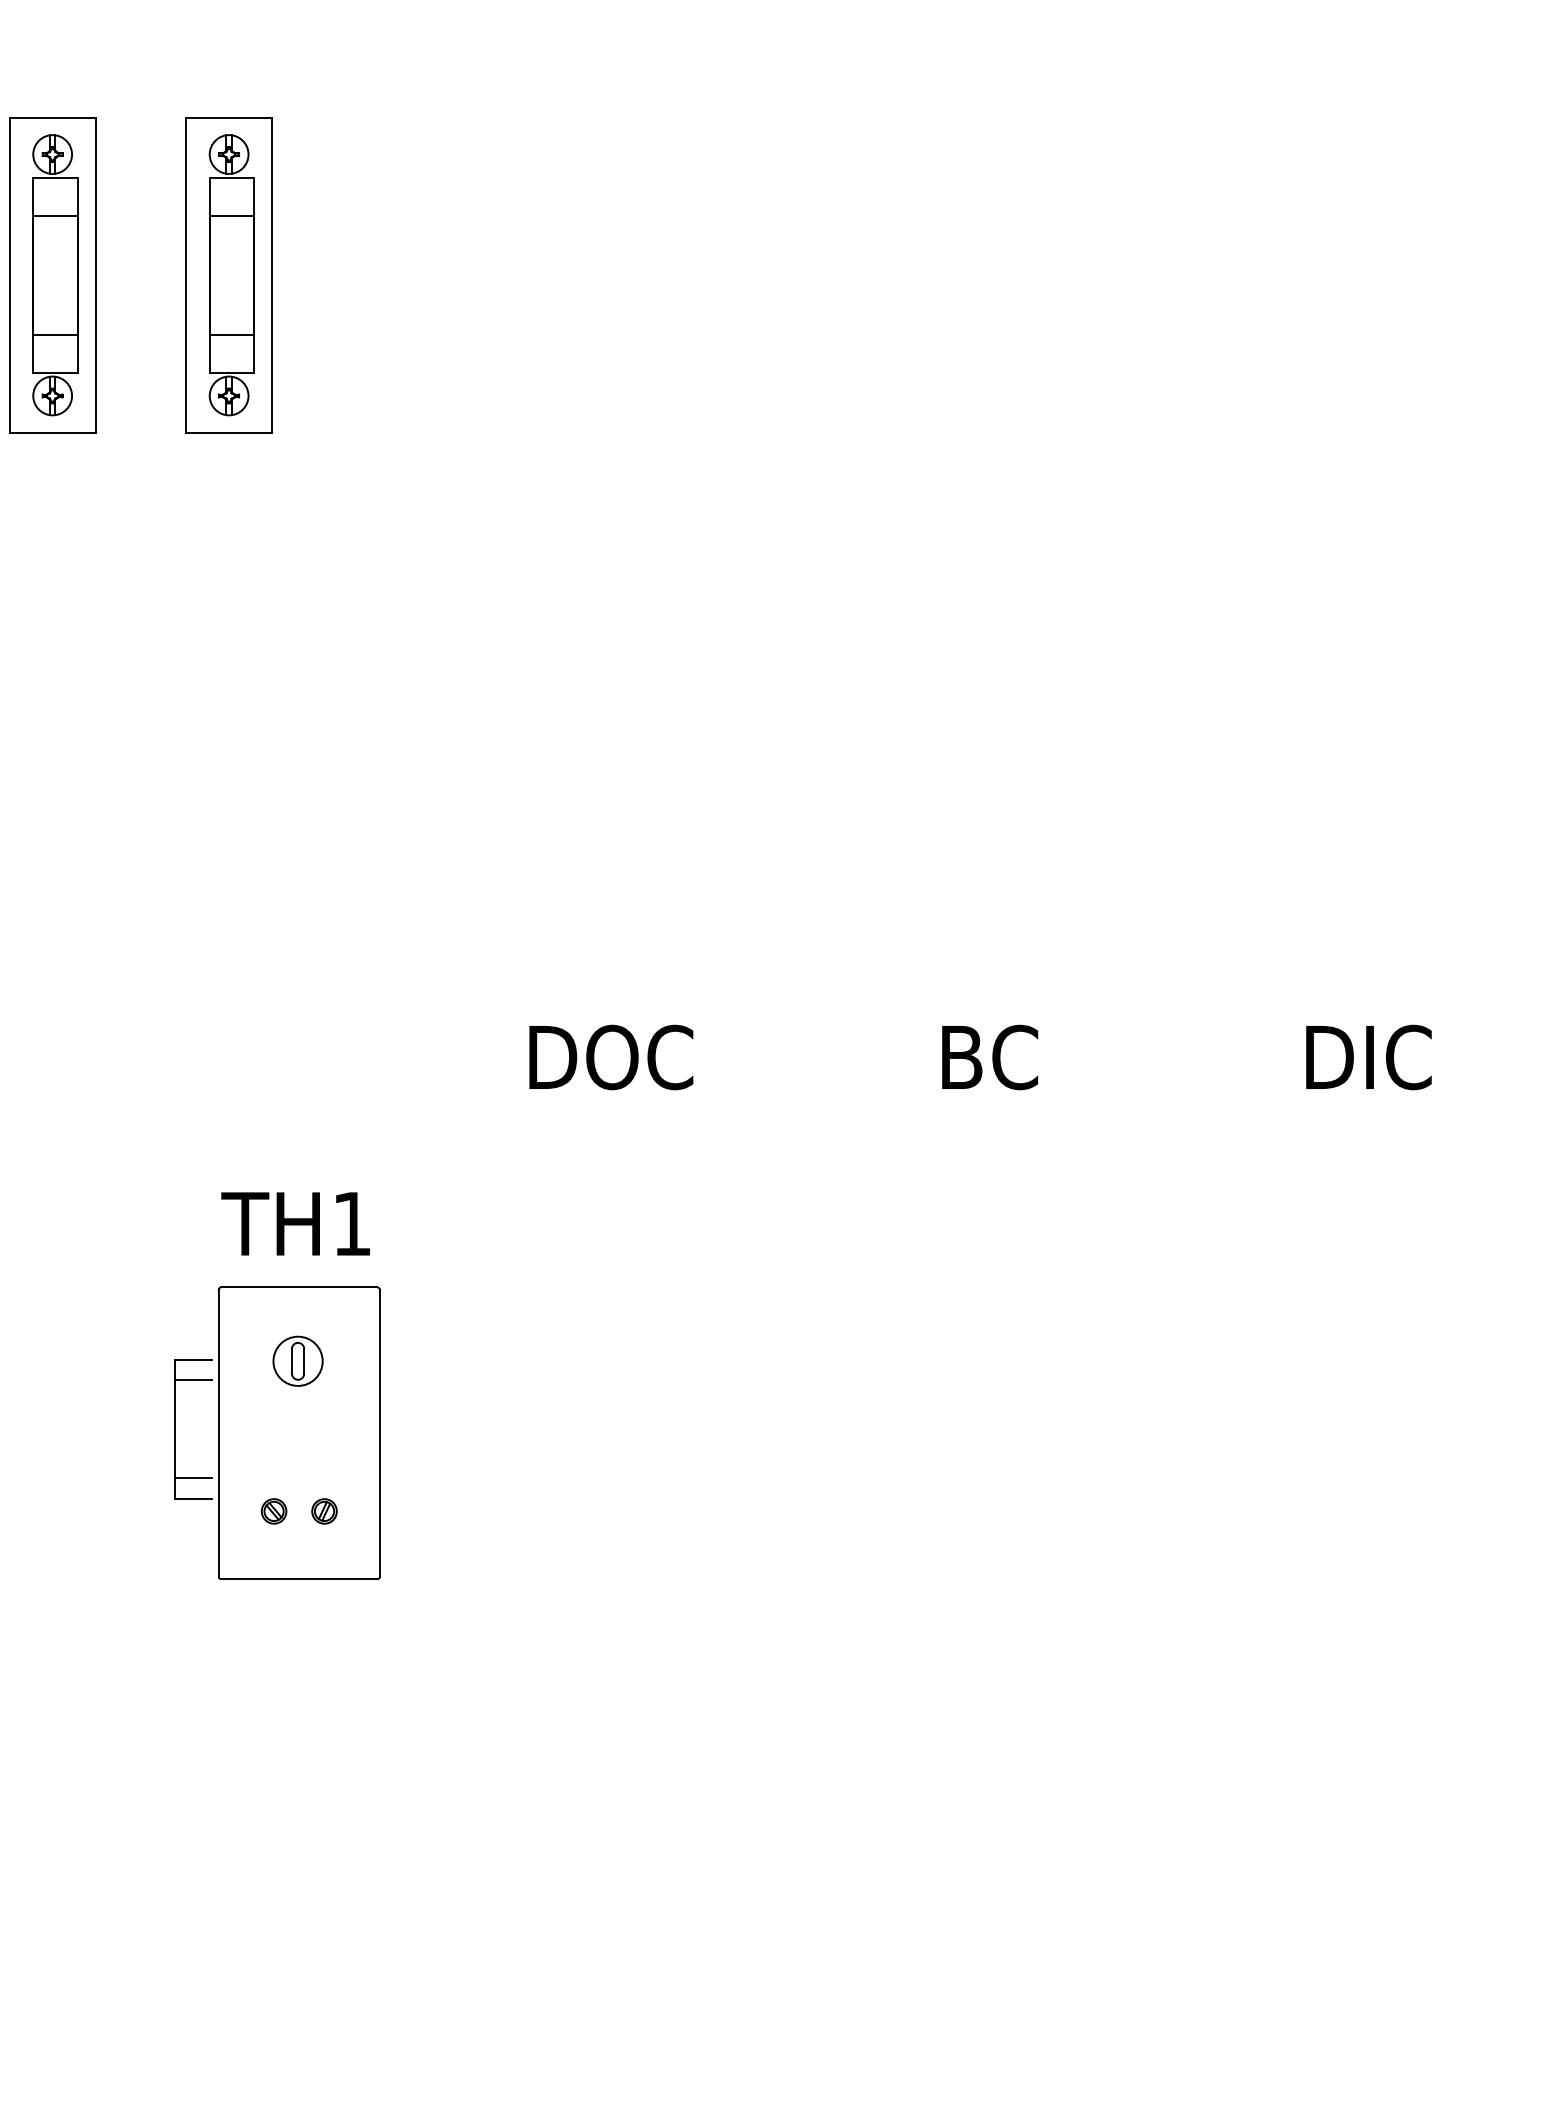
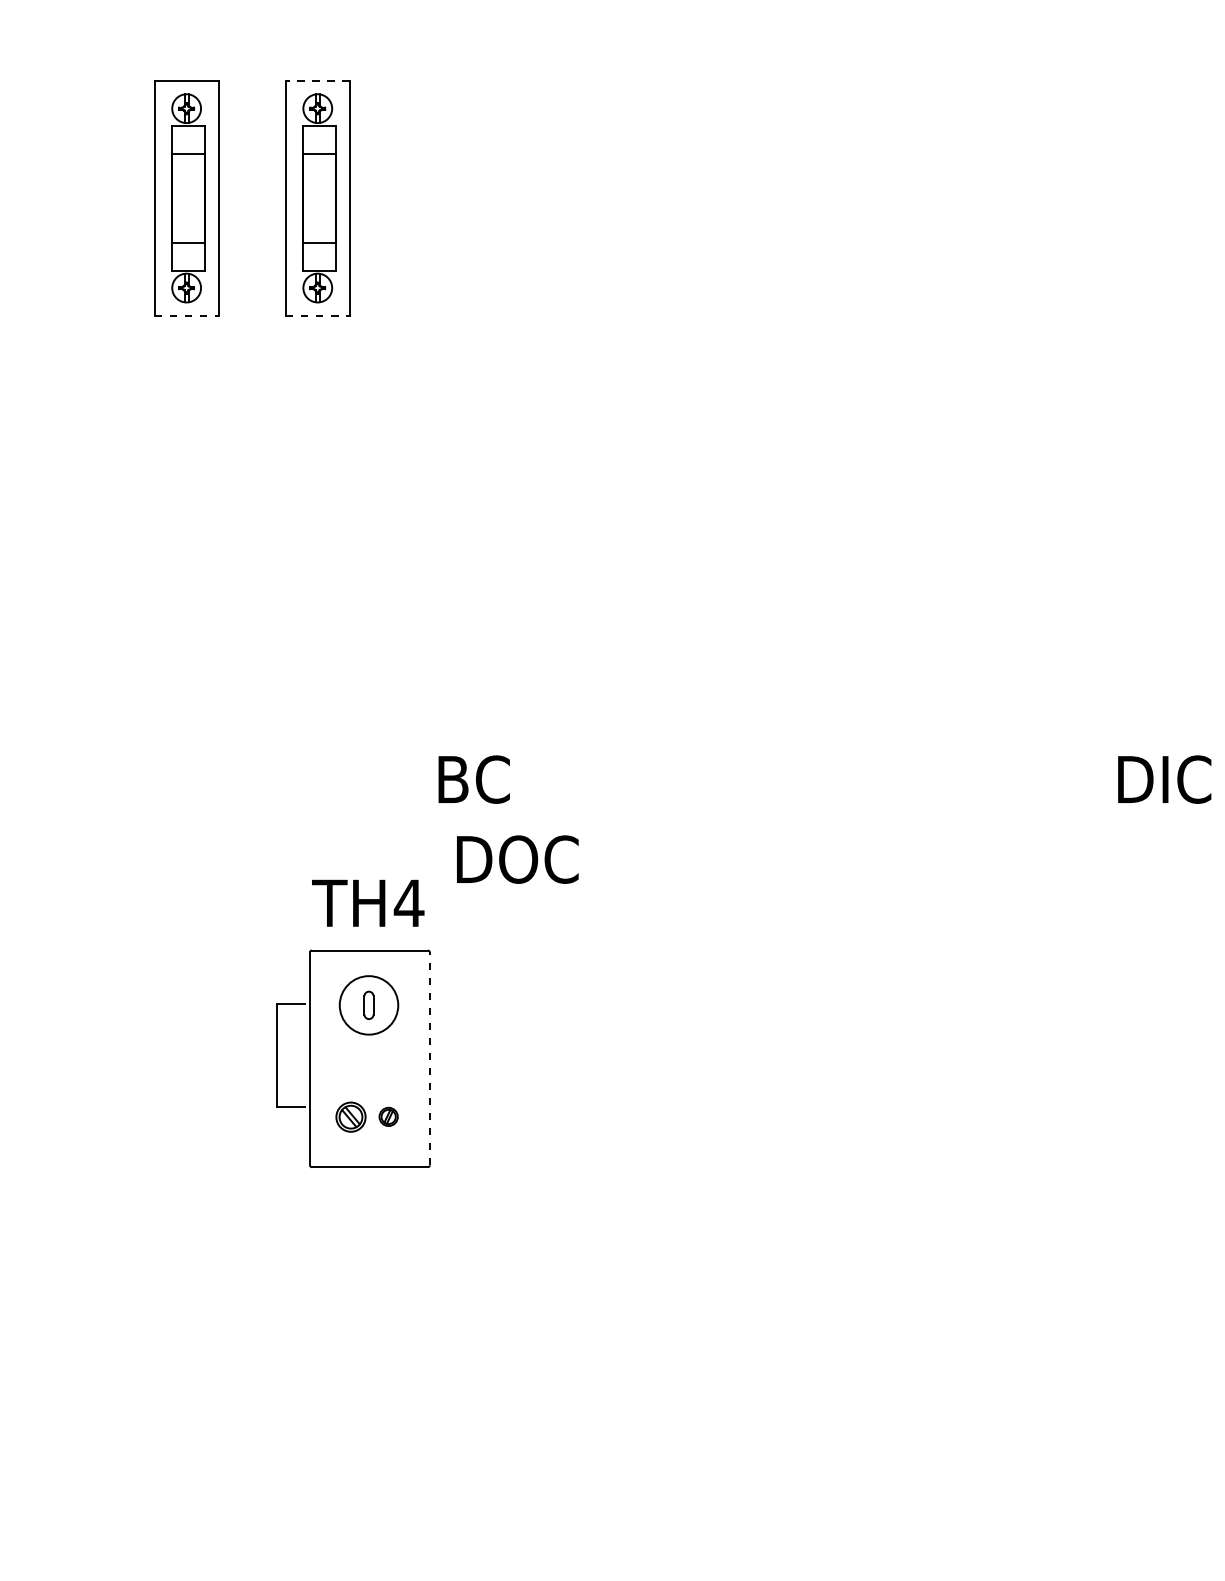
line: (228, 117) -> (317, 81), solid -> dashed
line: (52, 432) -> (186, 315), solid -> dashed
line: (228, 432) -> (317, 315), solid -> dashed
text: (610, 1057) -> (517, 859), moved
text: (989, 1057) -> (473, 779), moved
text: (351, 1222) -> (408, 902), TH1 -> TH4
circle: (297, 1361) -> (368, 1005), size x1.6
line: (192, 1380) -> (290, 1019), removed
line: (379, 1432) -> (429, 1058), solid -> dashed
line: (192, 1478) -> (290, 1092), removed
part: (274, 1510) -> (351, 1116), size x1.6

